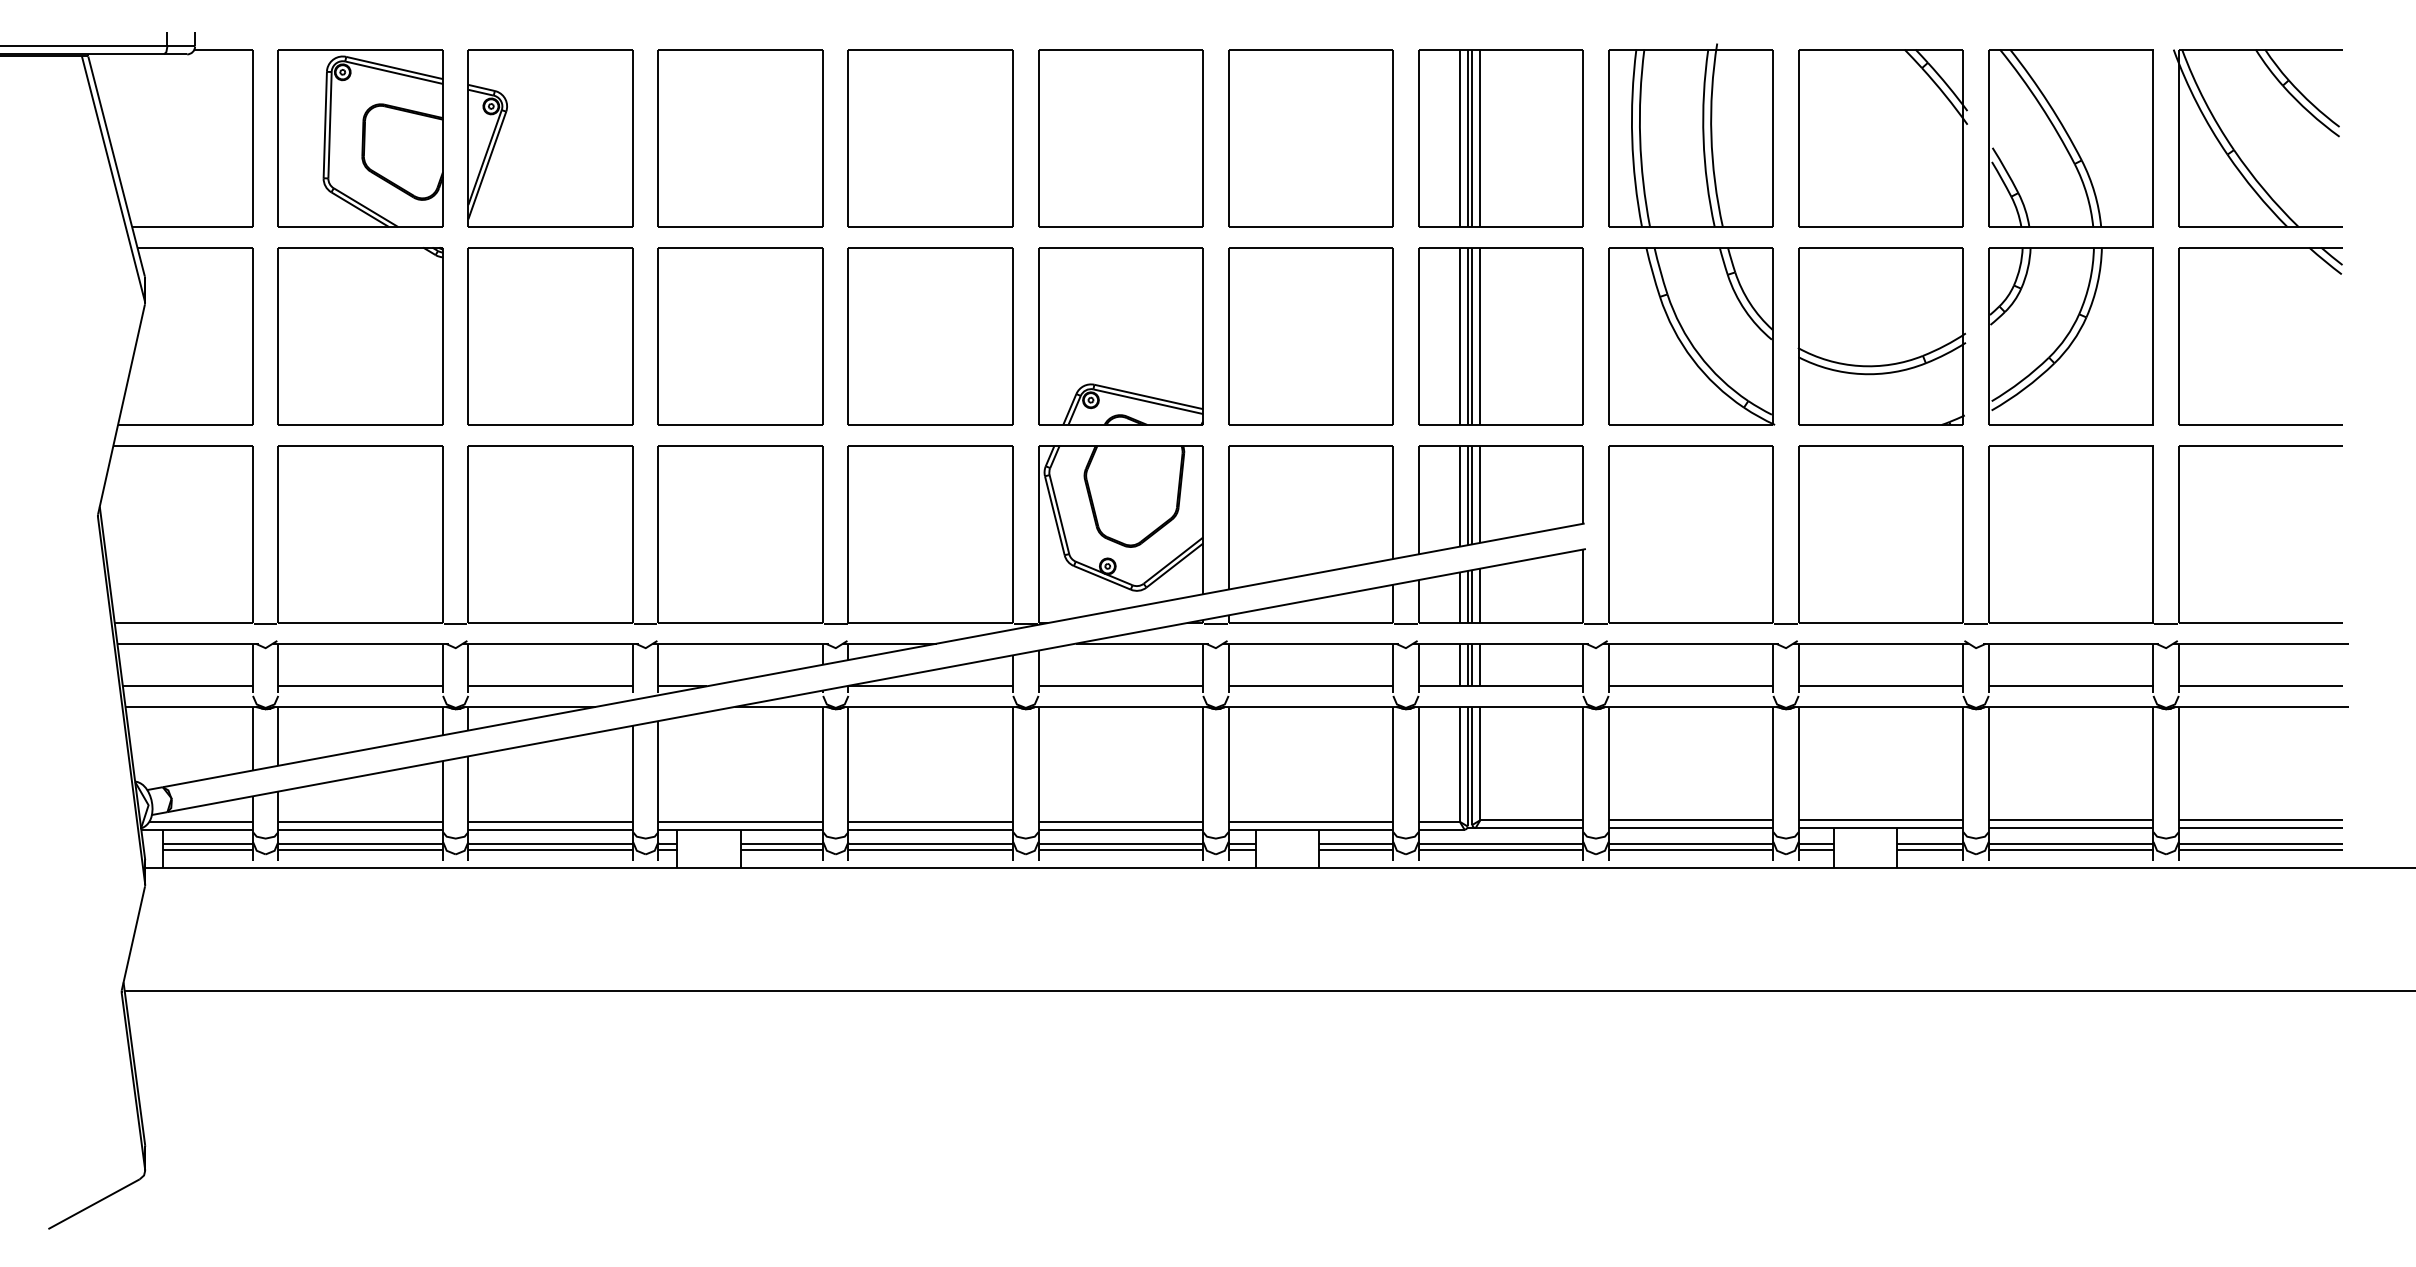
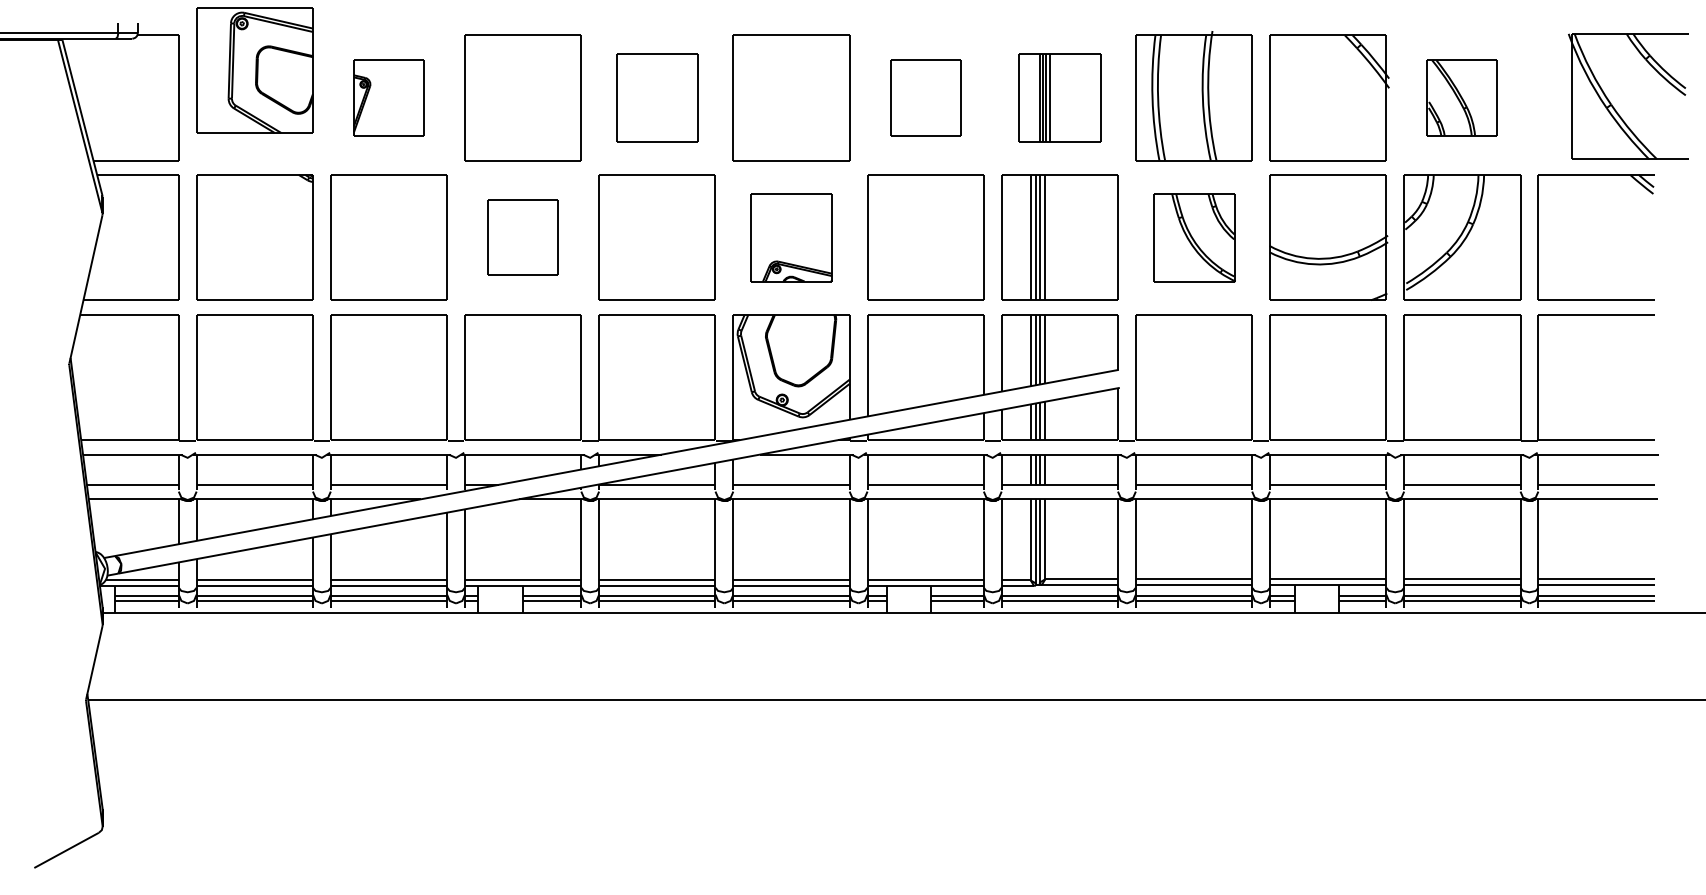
part: (360, 138) -> (254, 70), moved
part: (550, 138) -> (388, 98), size x0.6
part: (930, 138) -> (657, 98), size x0.7
part: (1310, 138) -> (925, 98), size x0.6
part: (1500, 138) -> (1059, 98), size x0.7
part: (2070, 138) -> (1461, 98), size x0.6
part: (2236, 151) -> (1613, 105), moved
part: (740, 336) -> (522, 237), size x0.6
part: (1120, 336) -> (791, 237), size x0.7
part: (1691, 336) -> (1194, 237), size x0.7

